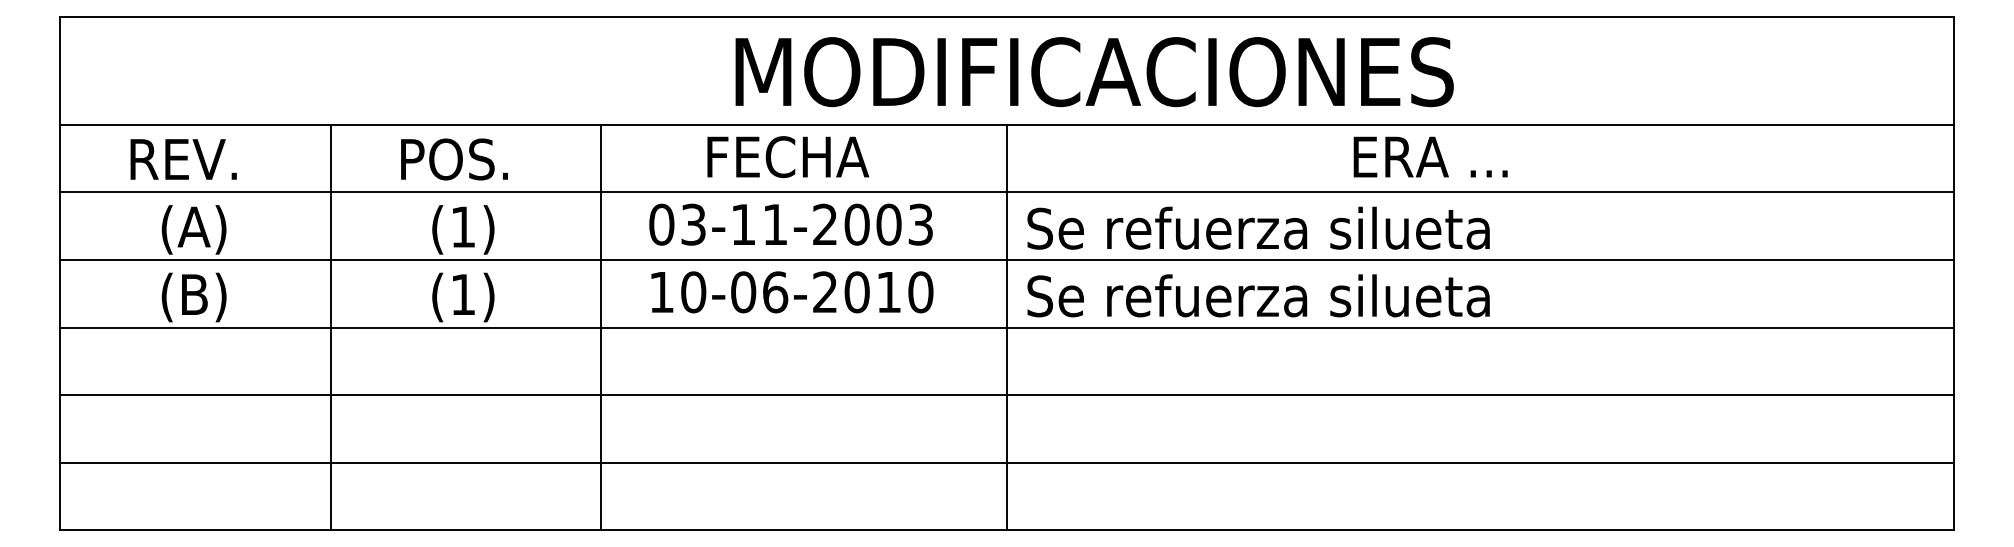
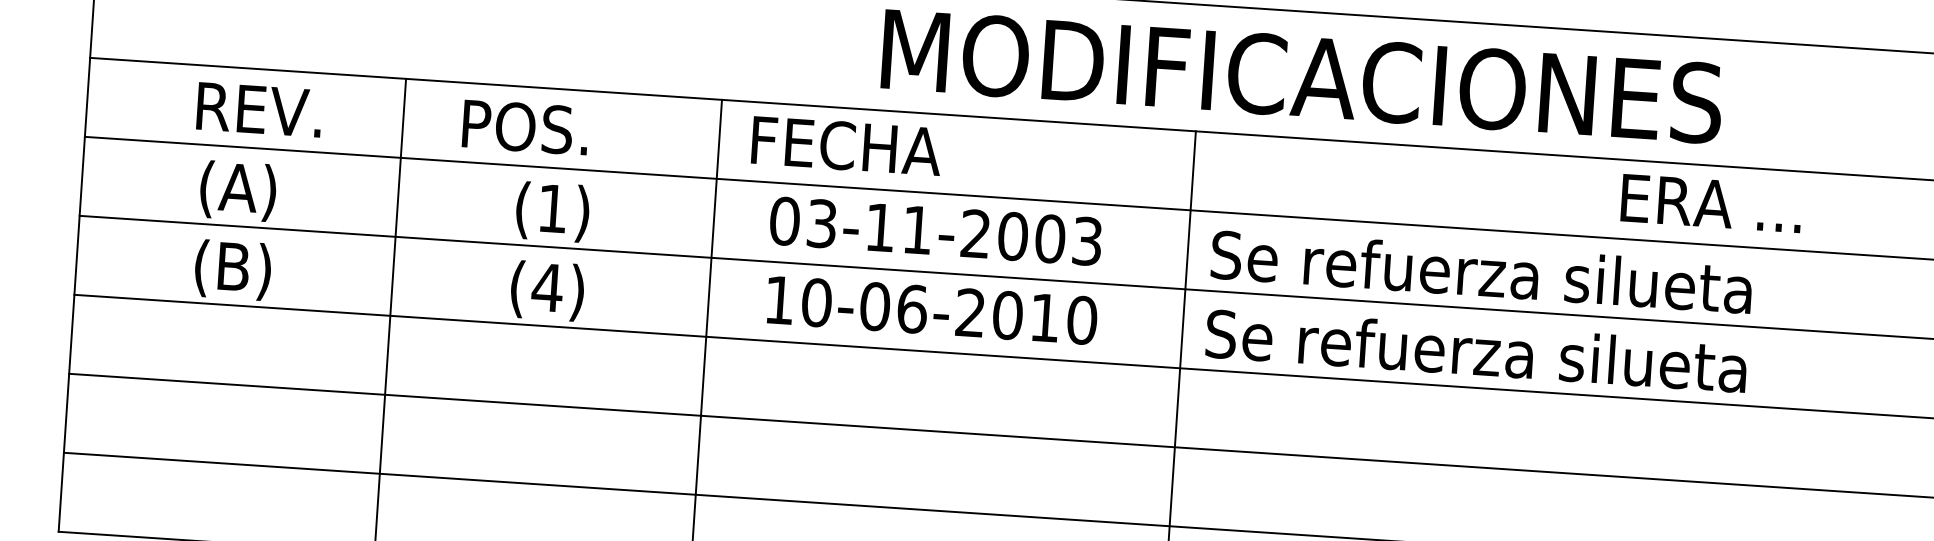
text: (1430, 156) -> (1711, 202), moved
text: (788, 157) -> (846, 146), moved
text: (183, 159) -> (259, 109), moved
text: (454, 159) -> (525, 127), moved
text: (463, 294) -> (547, 287), (1) -> (4)

